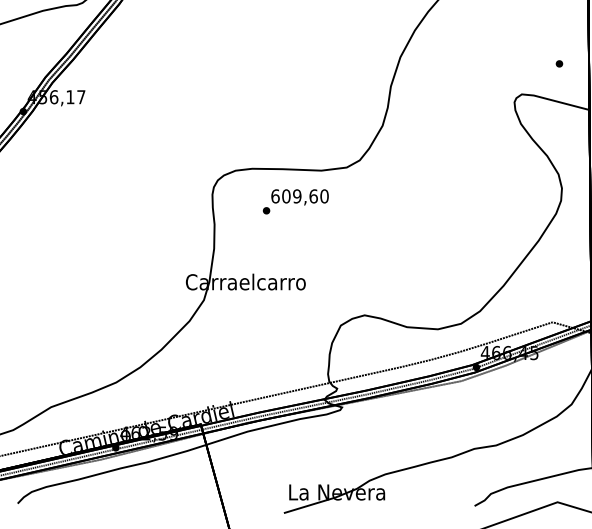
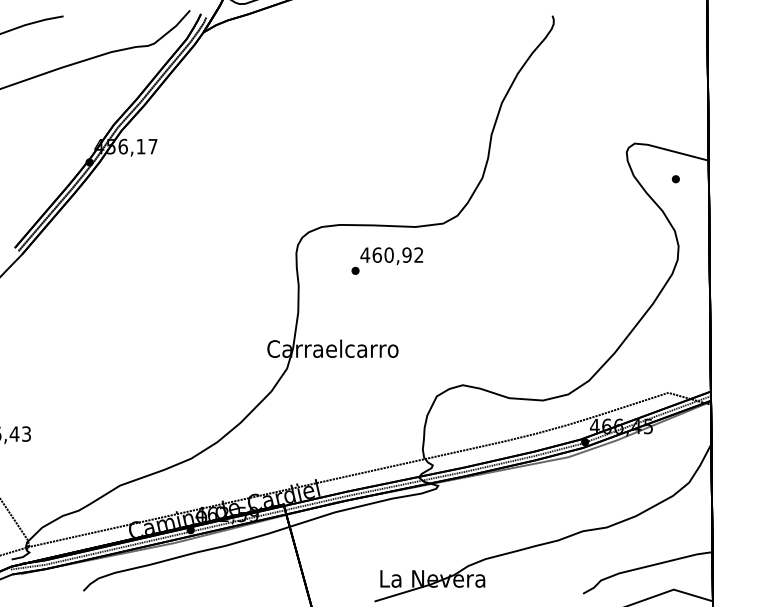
part: (559, 64) -> (675, 179), moved
text: (299, 195) -> (391, 254), 609,60 -> 460,92

